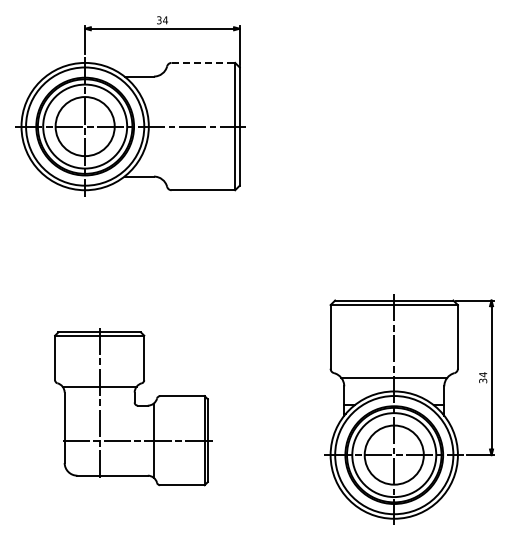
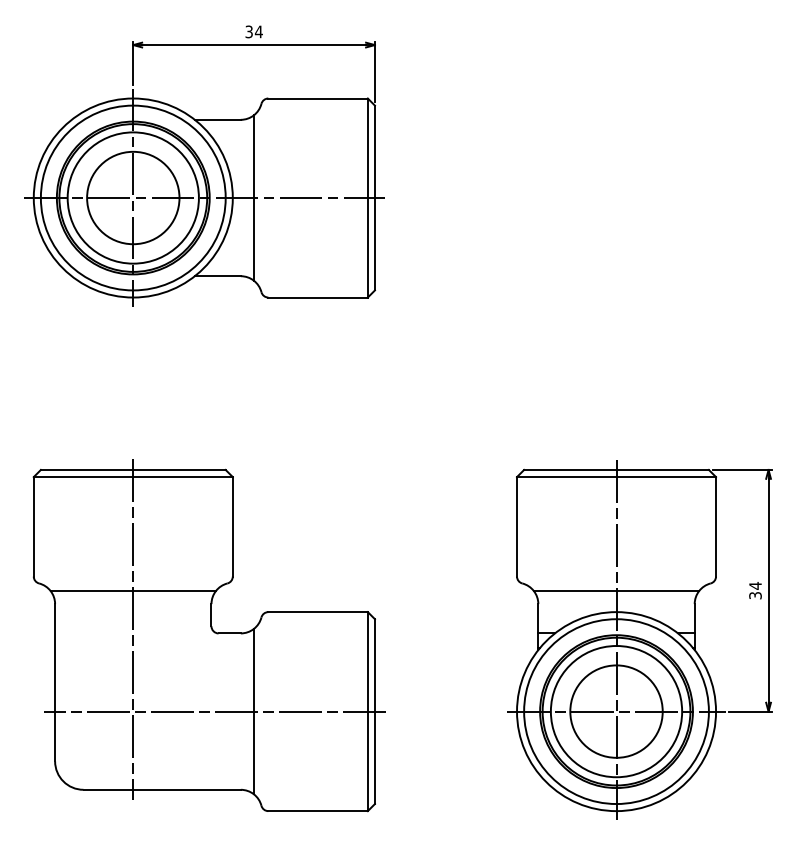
line: (203, 62) -> (318, 97), dashed -> solid
line: (162, 126) -> (254, 197), added
part: (133, 406) -> (208, 635), size x1.43

